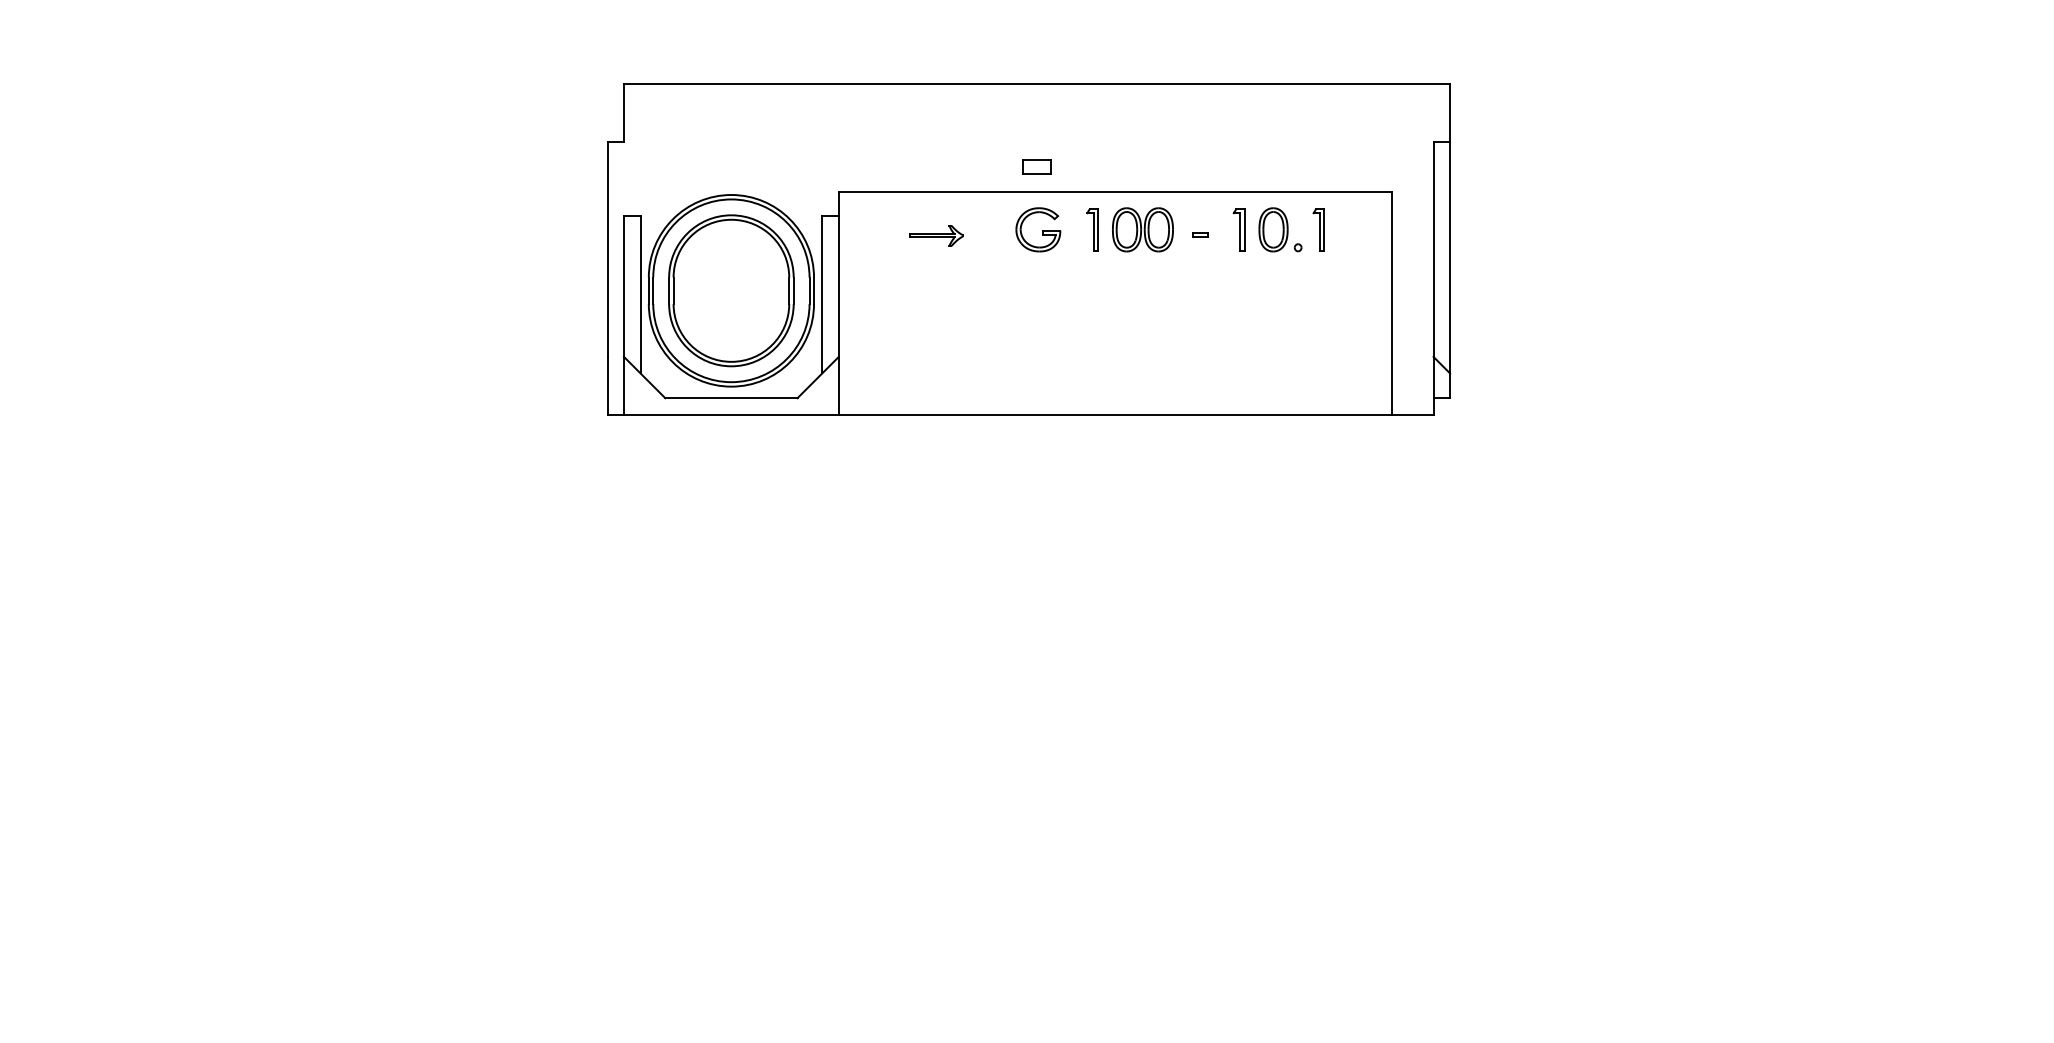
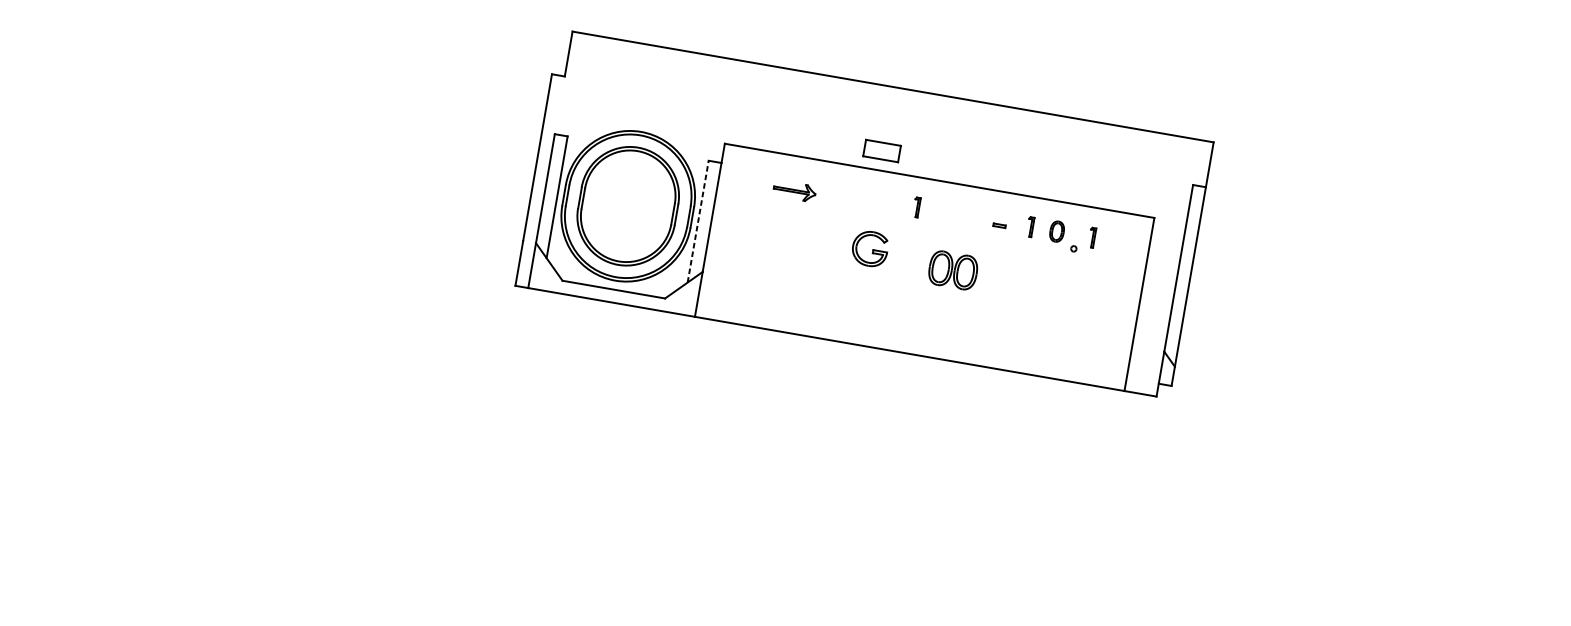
part: (1036, 166) -> (881, 150), size x1.6
part: (1038, 229) -> (870, 248), moved
part: (1092, 229) -> (916, 207), size x0.6
part: (1142, 229) -> (952, 270), moved
part: (1238, 229) -> (1029, 226), size x0.6
part: (1273, 229) -> (1057, 231), size x0.6
part: (1318, 229) -> (1092, 237), size x0.6
line: (822, 294) -> (698, 221), solid -> dashed

